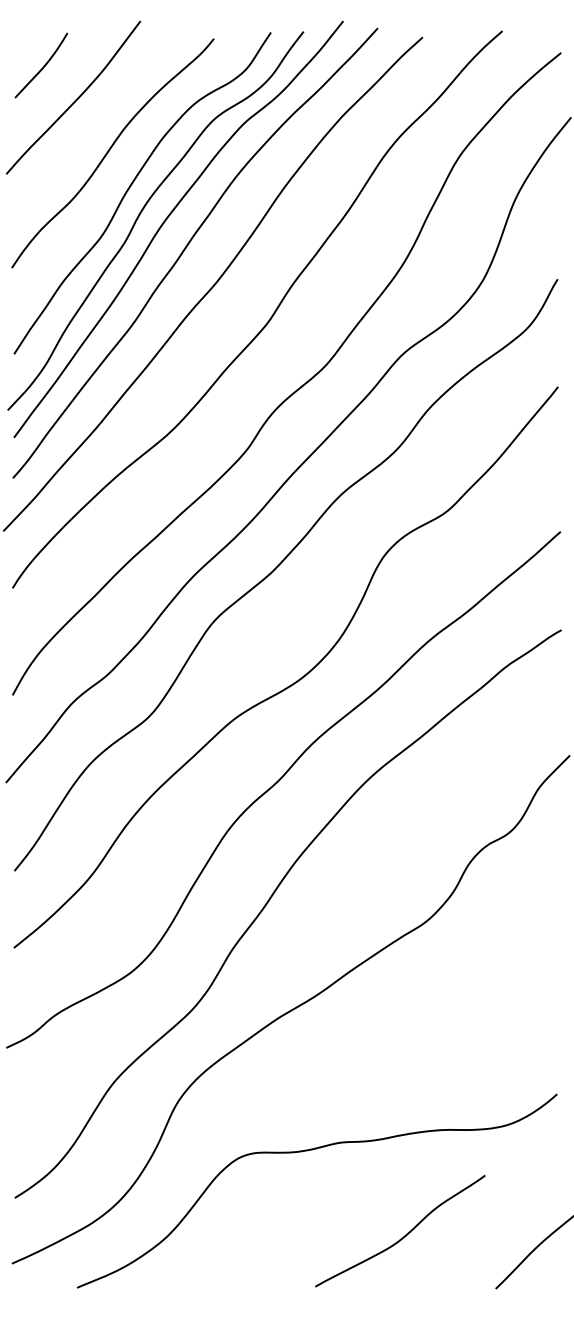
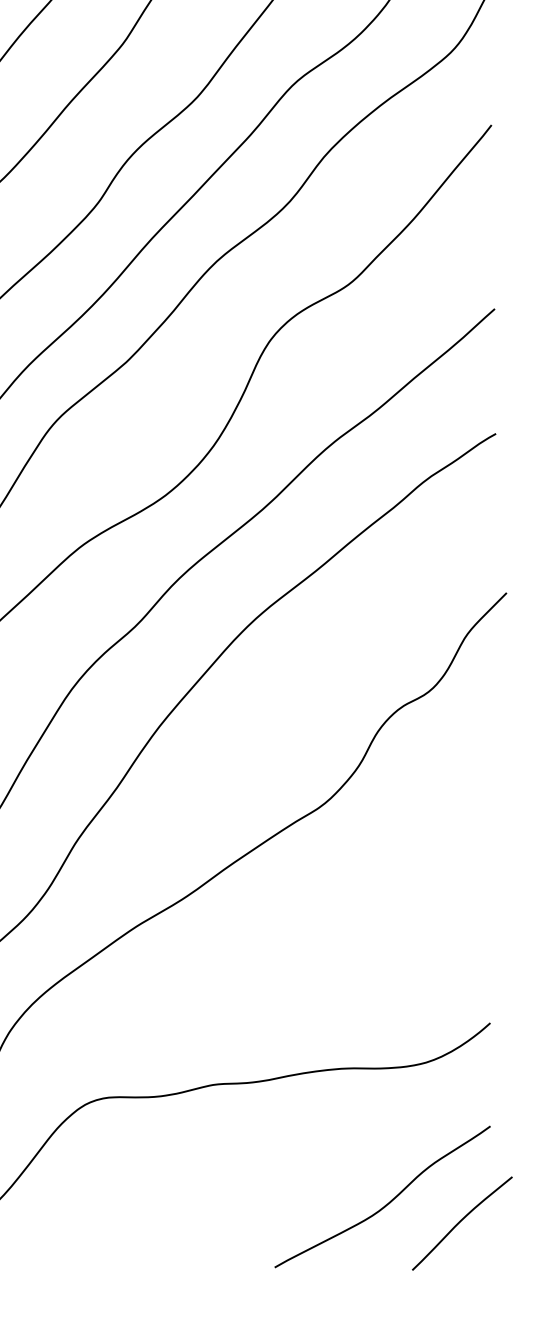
curve: (404, 1235) -> (387, 1202), moved

